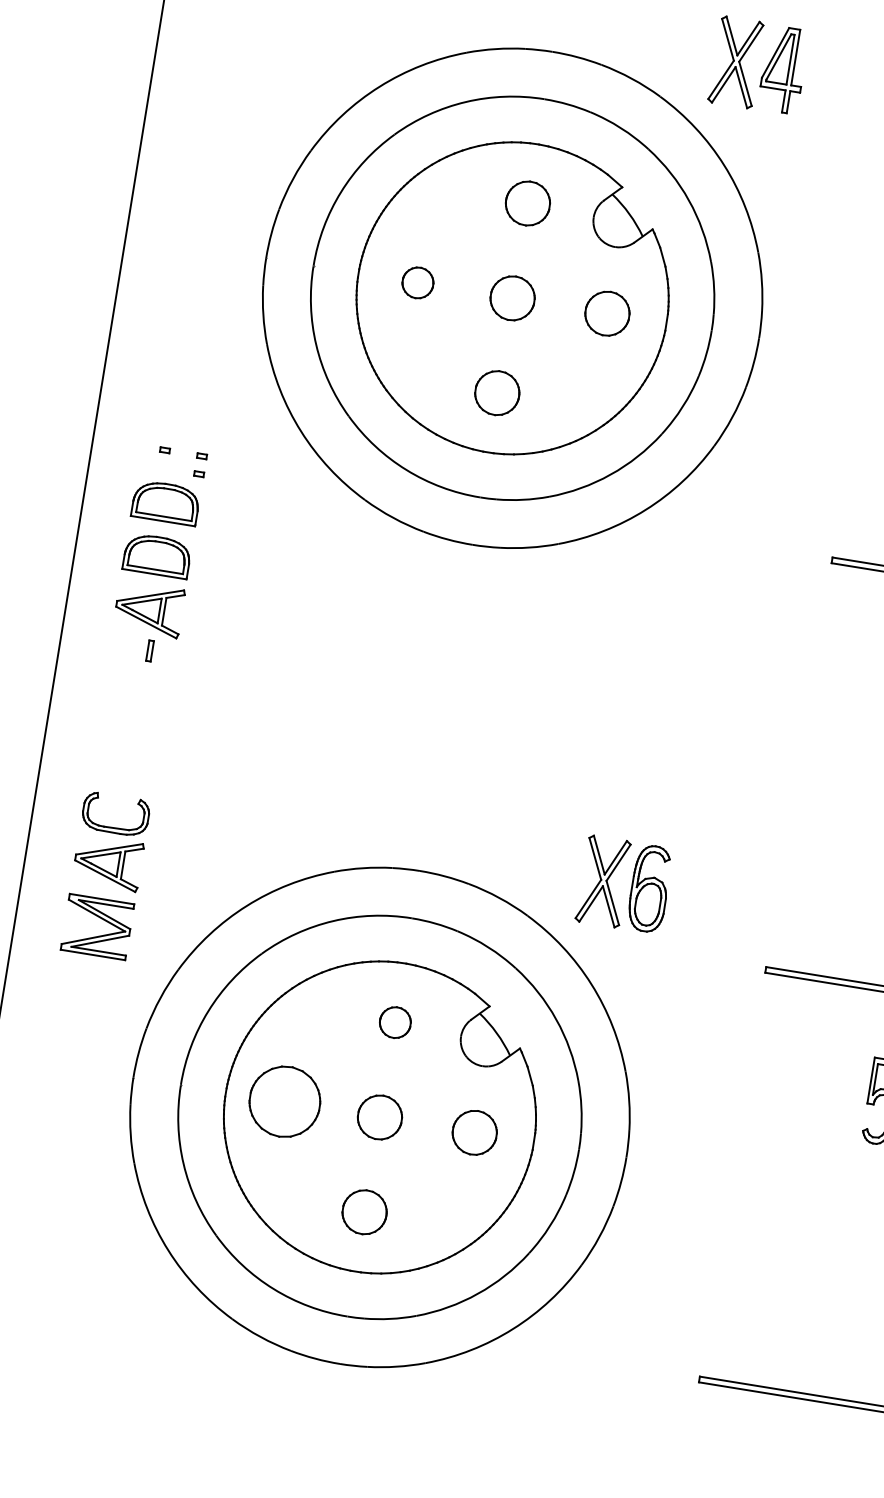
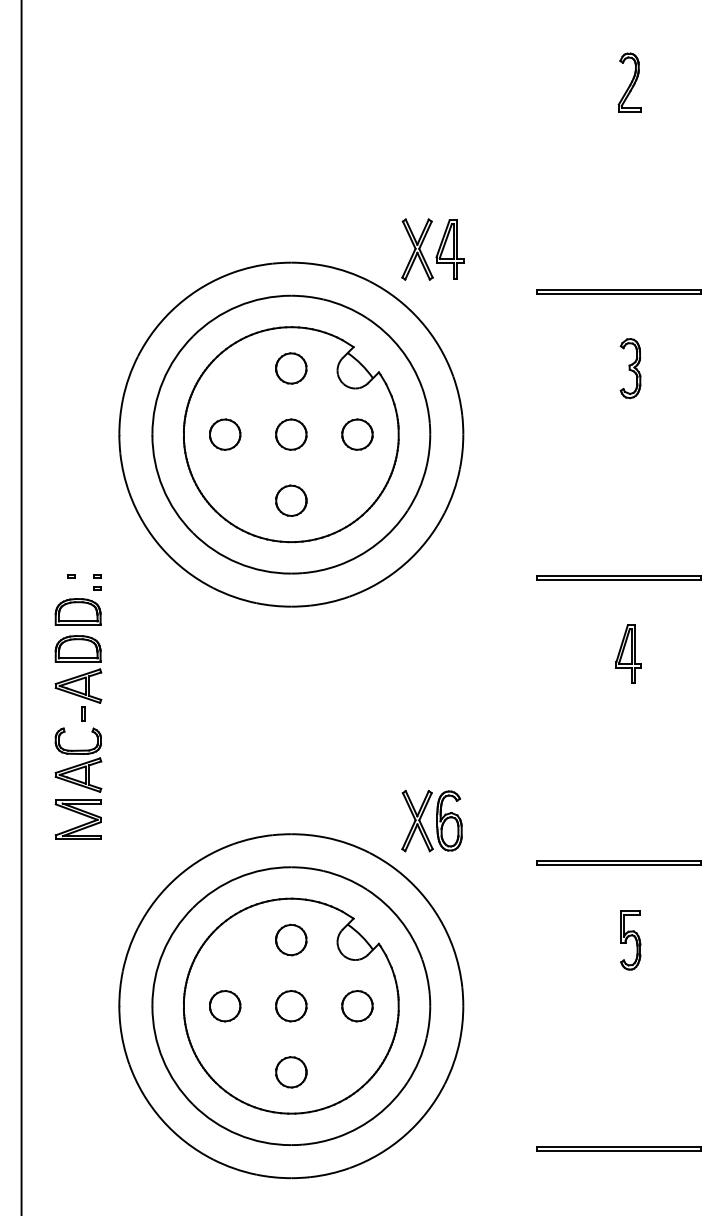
part: (418, 282) -> (225, 434), size x1.43
part: (106, 875) -> (78, 783), moved
part: (395, 1021) -> (291, 939), size x1.43
part: (285, 1102) -> (225, 1006), size x0.62

